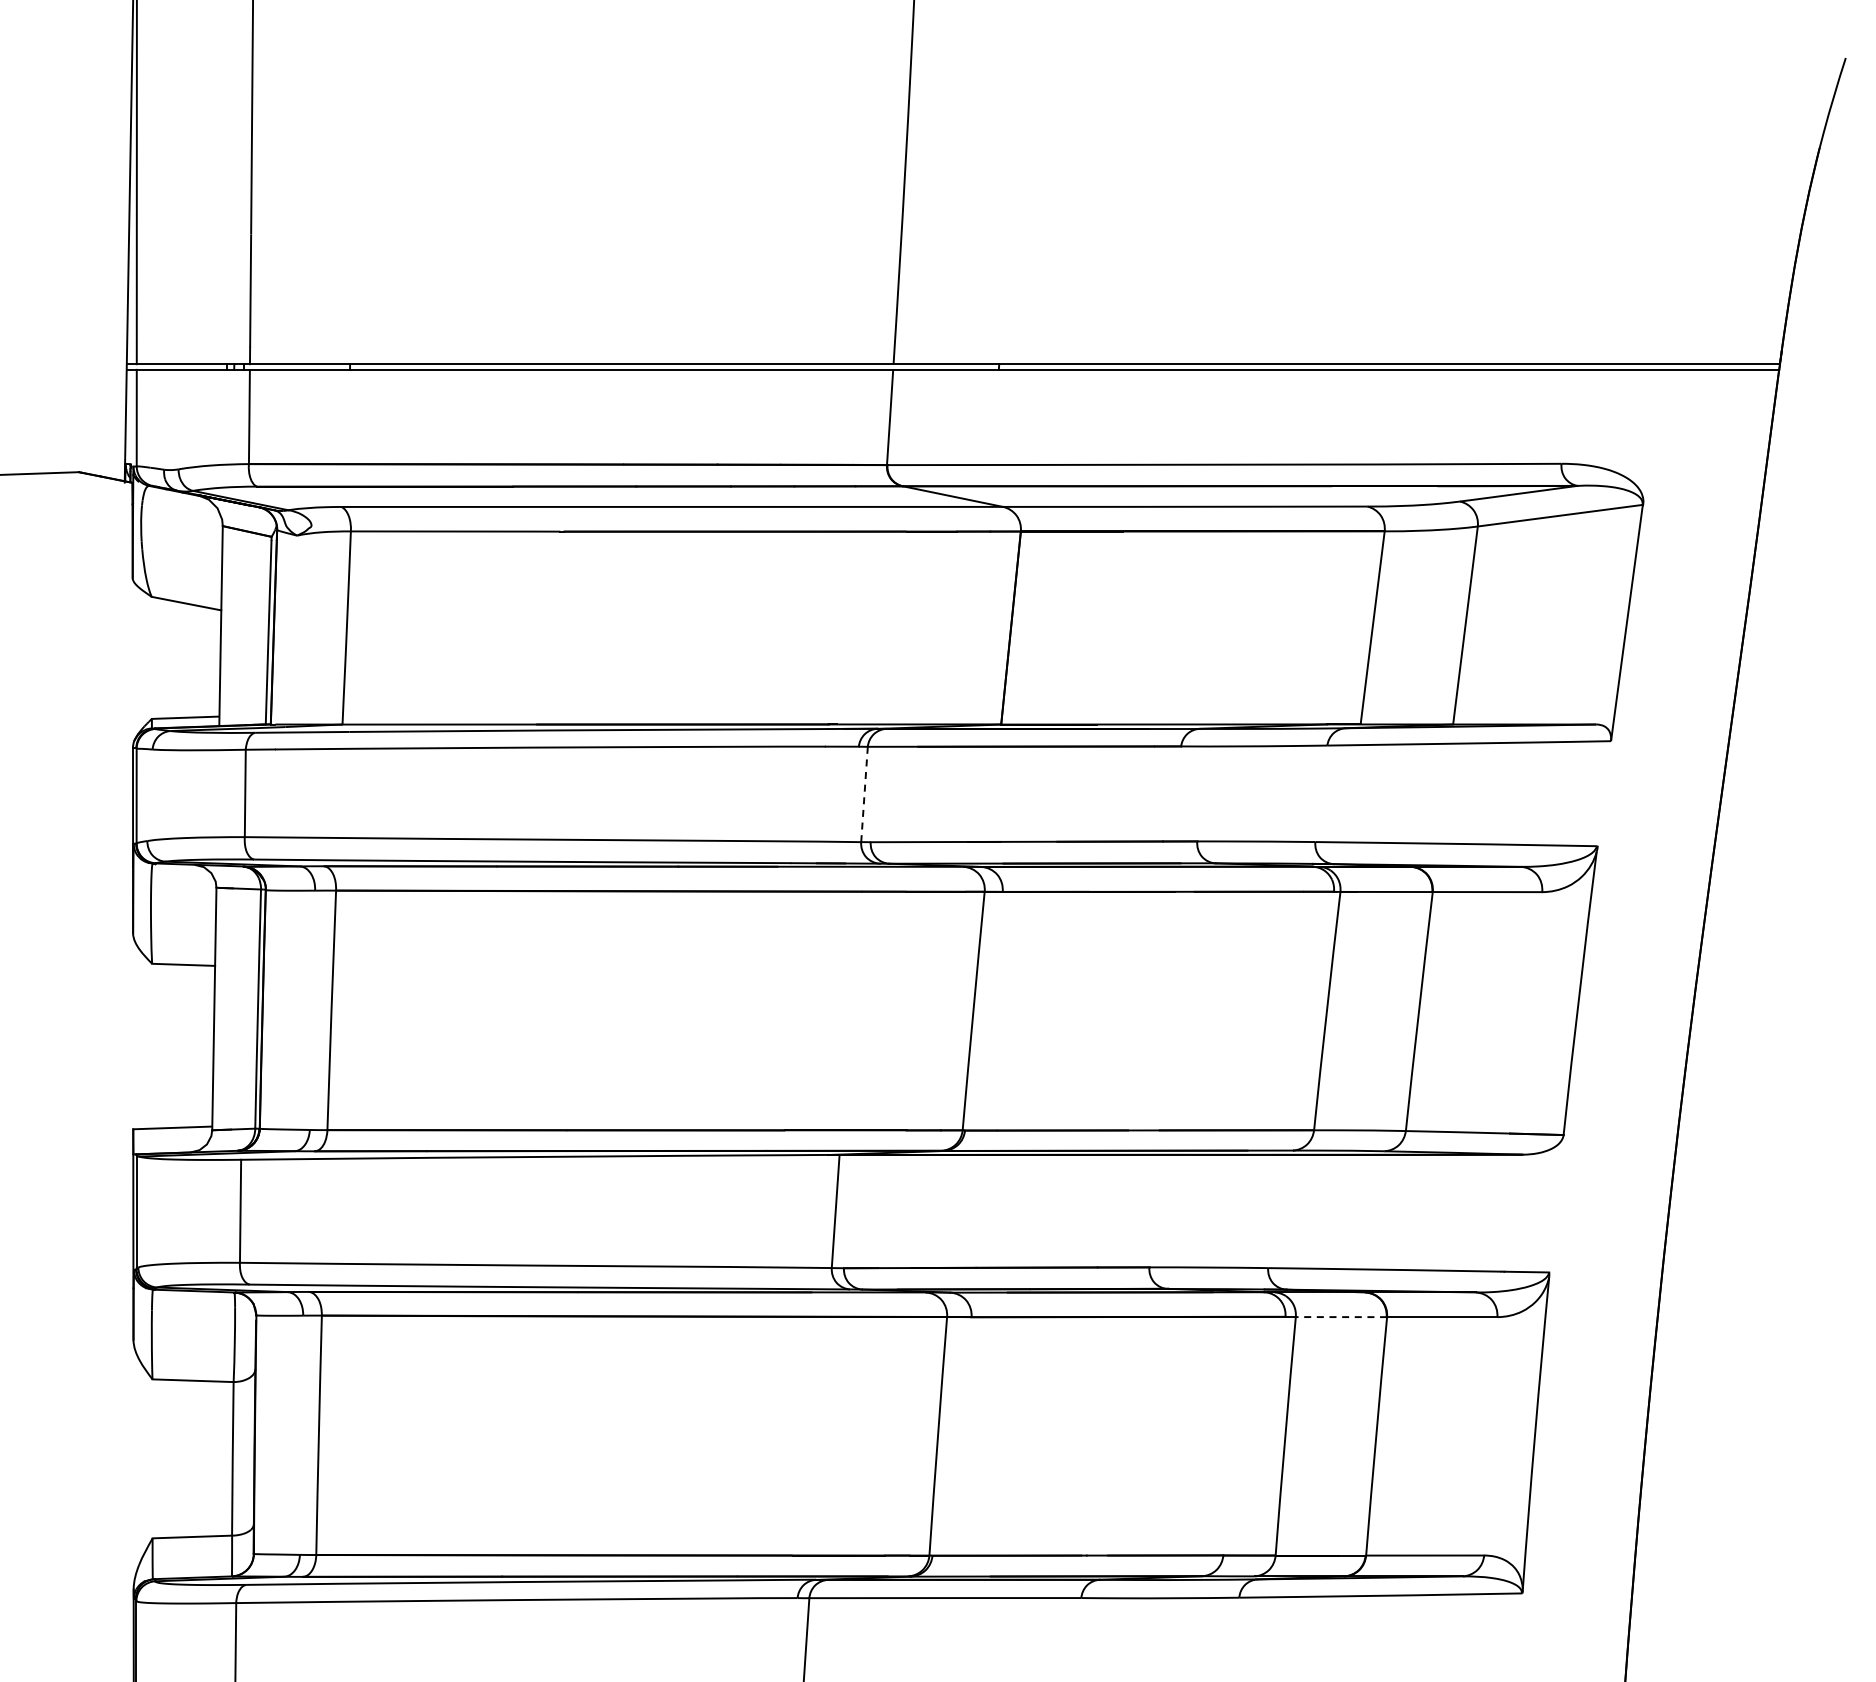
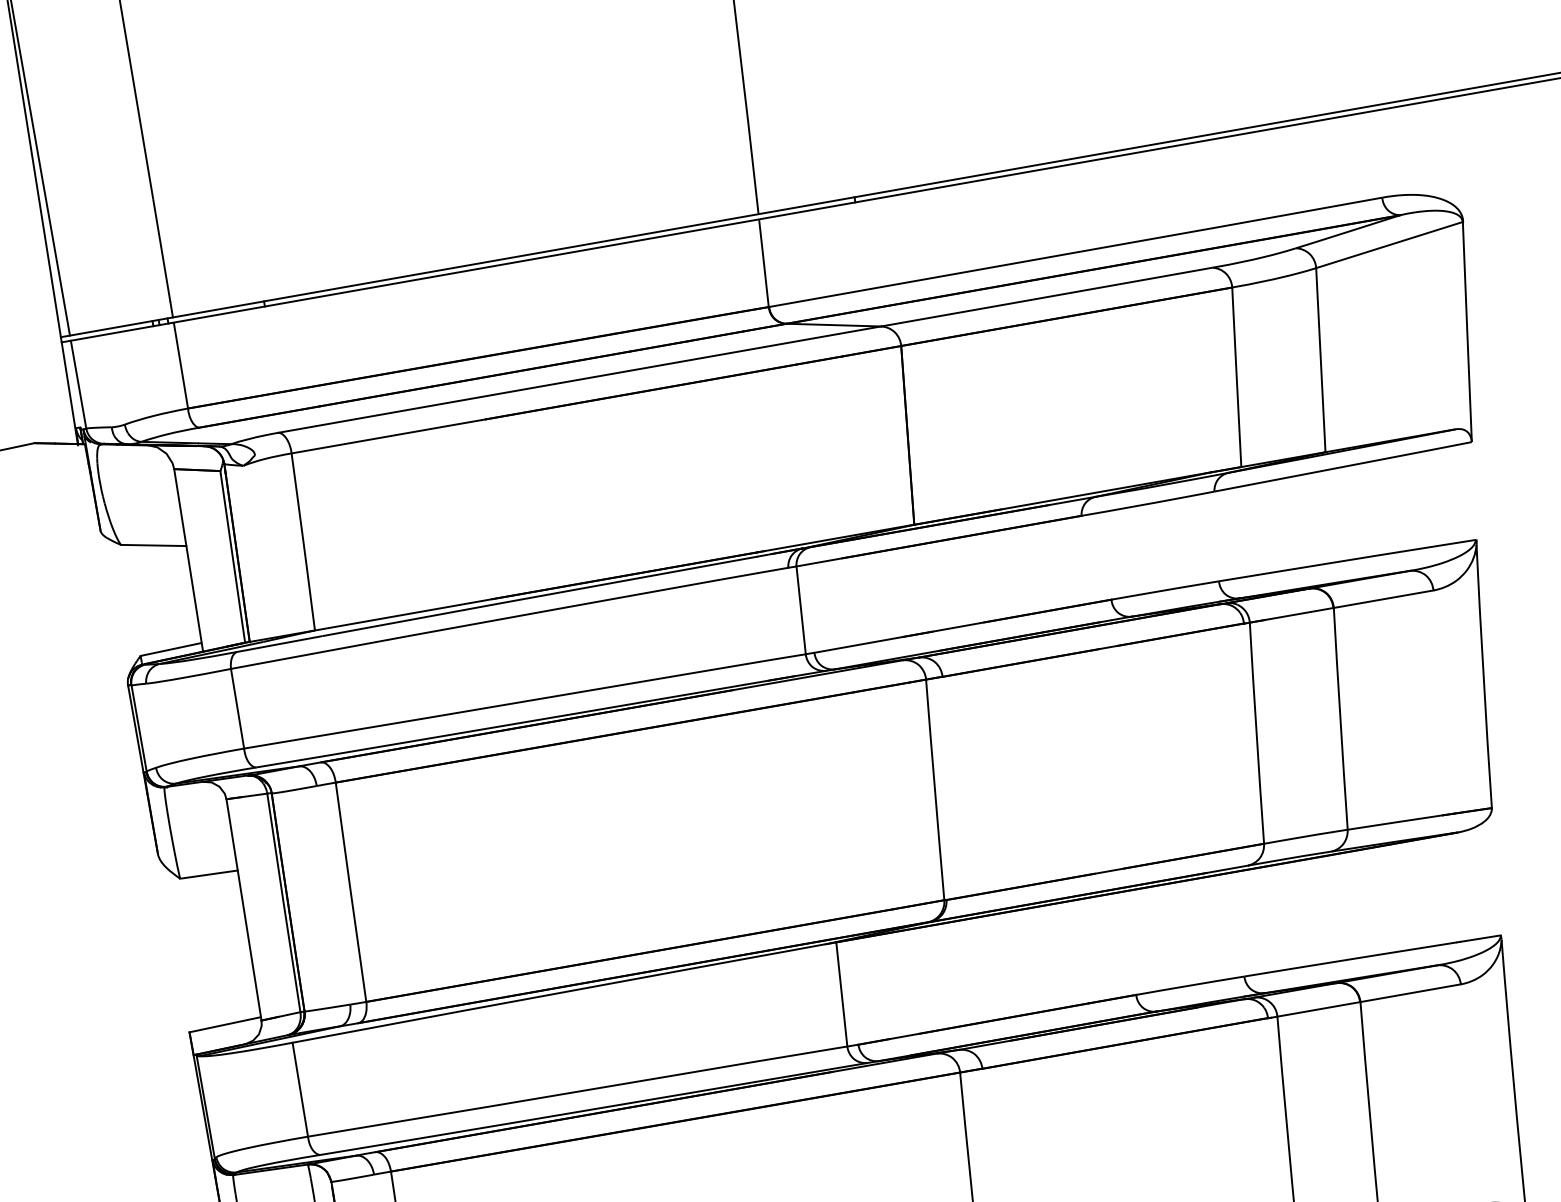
line: (864, 794) -> (801, 610), dashed -> solid
line: (1341, 1317) -> (1319, 1009), dashed -> solid

